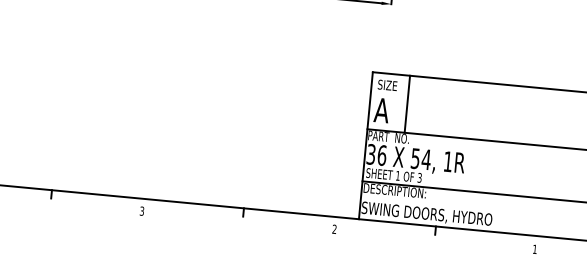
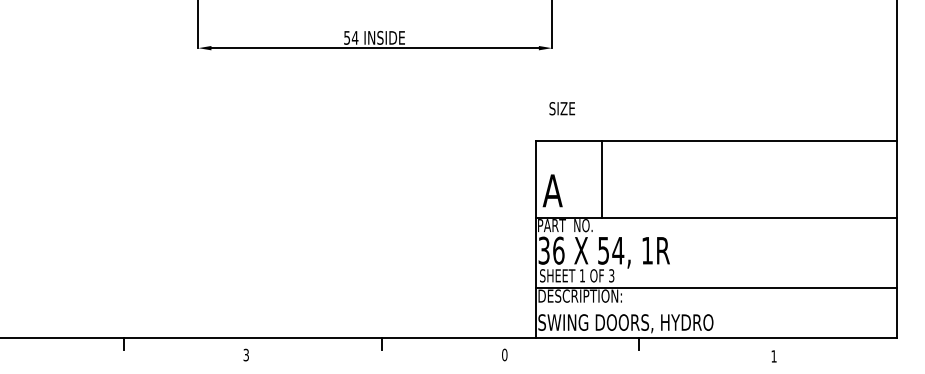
text: (387, 85) -> (561, 108), moved
line: (407, 104) -> (601, 179), moved
text: (334, 228) -> (504, 354), 2 -> 0

